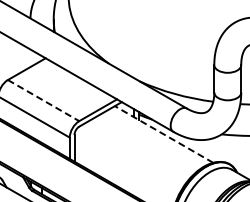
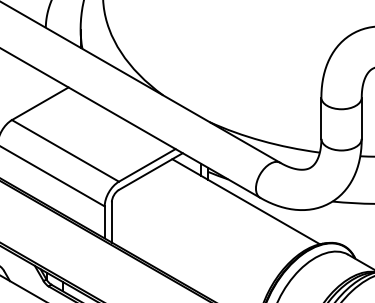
line: (44, 100) -> (66, 150), dashed -> solid
line: (164, 134) -> (246, 201), dashed -> solid

